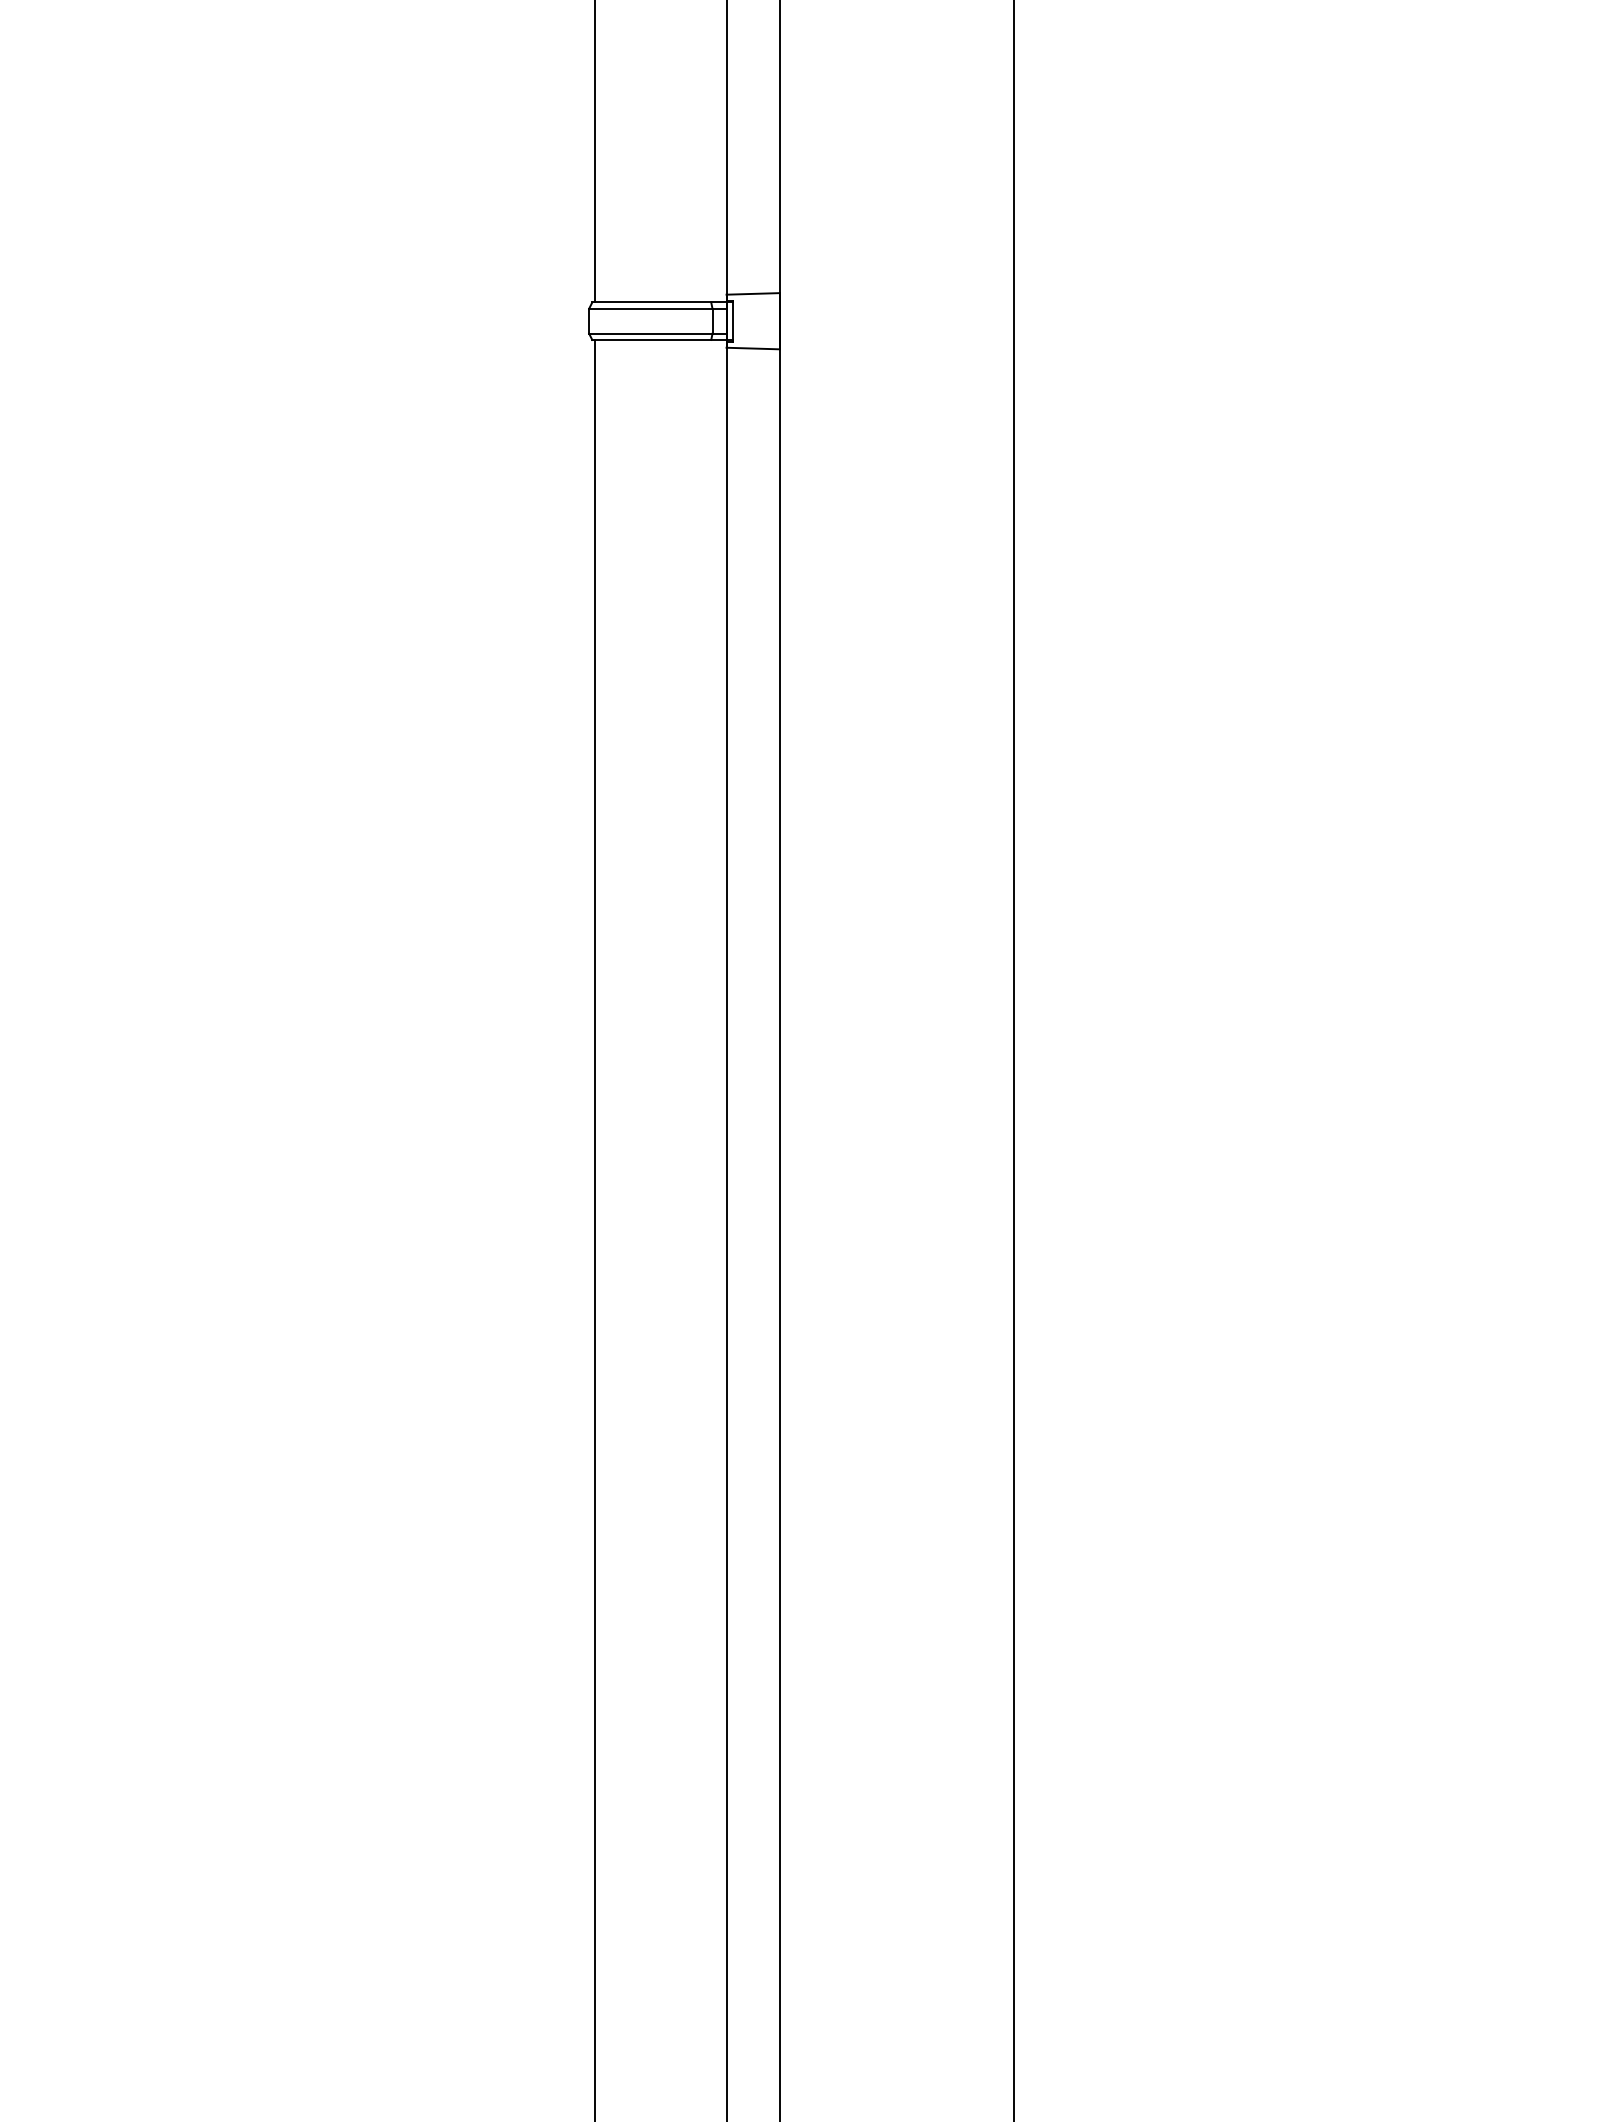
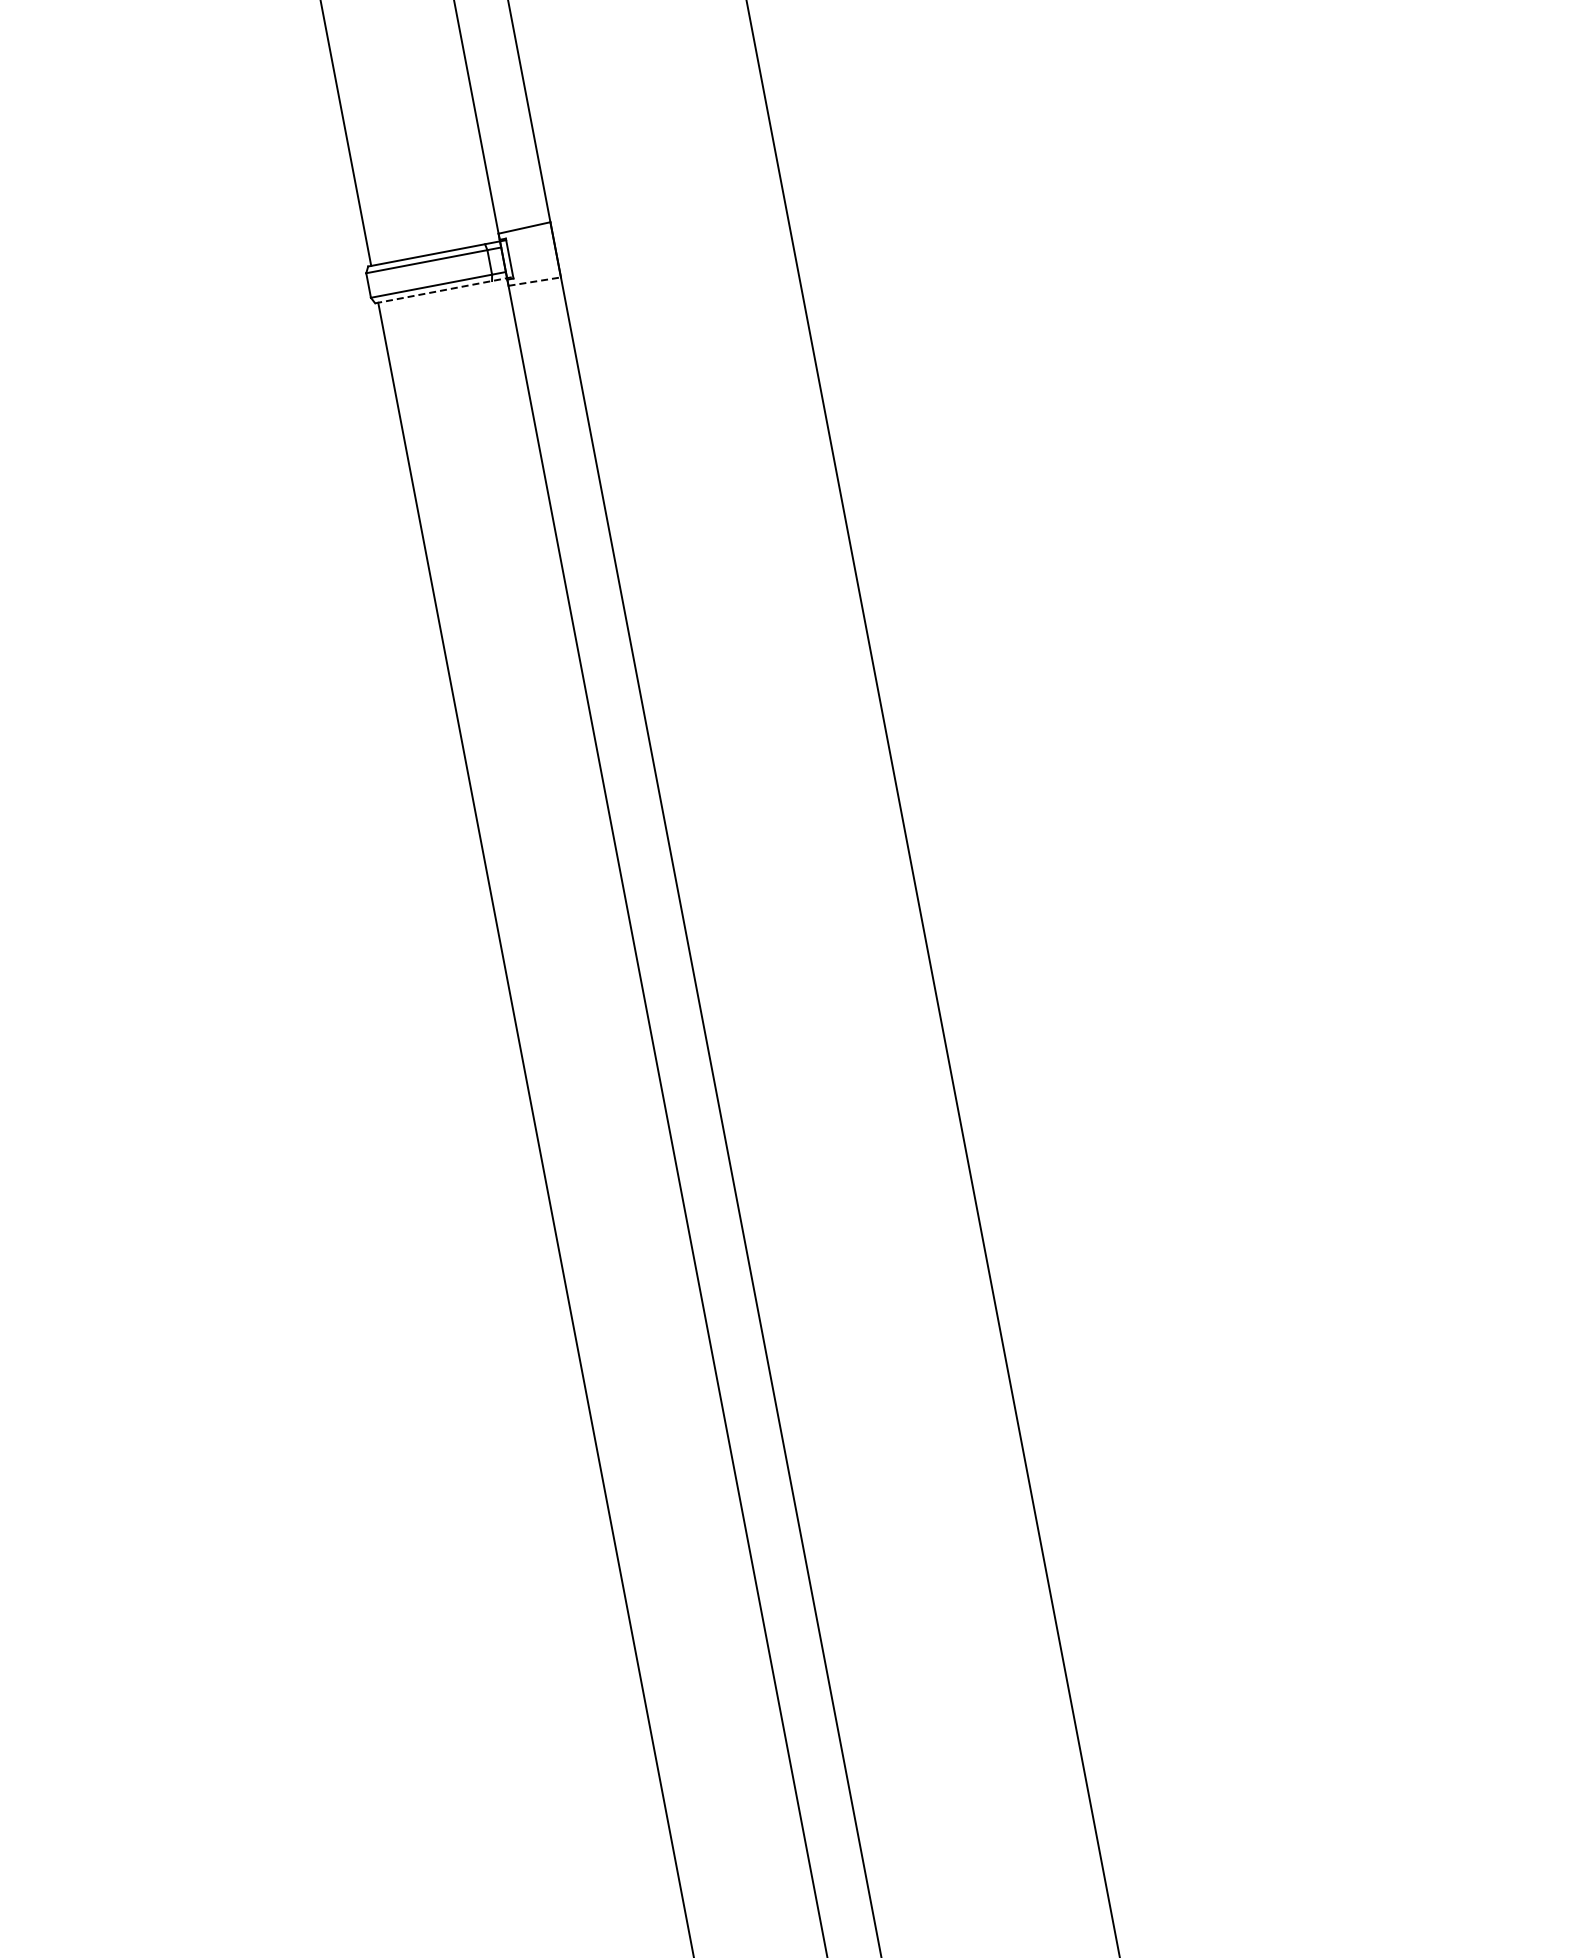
line: (663, 339) -> (445, 289), solid -> dashed
line: (753, 348) -> (535, 281), solid -> dashed

